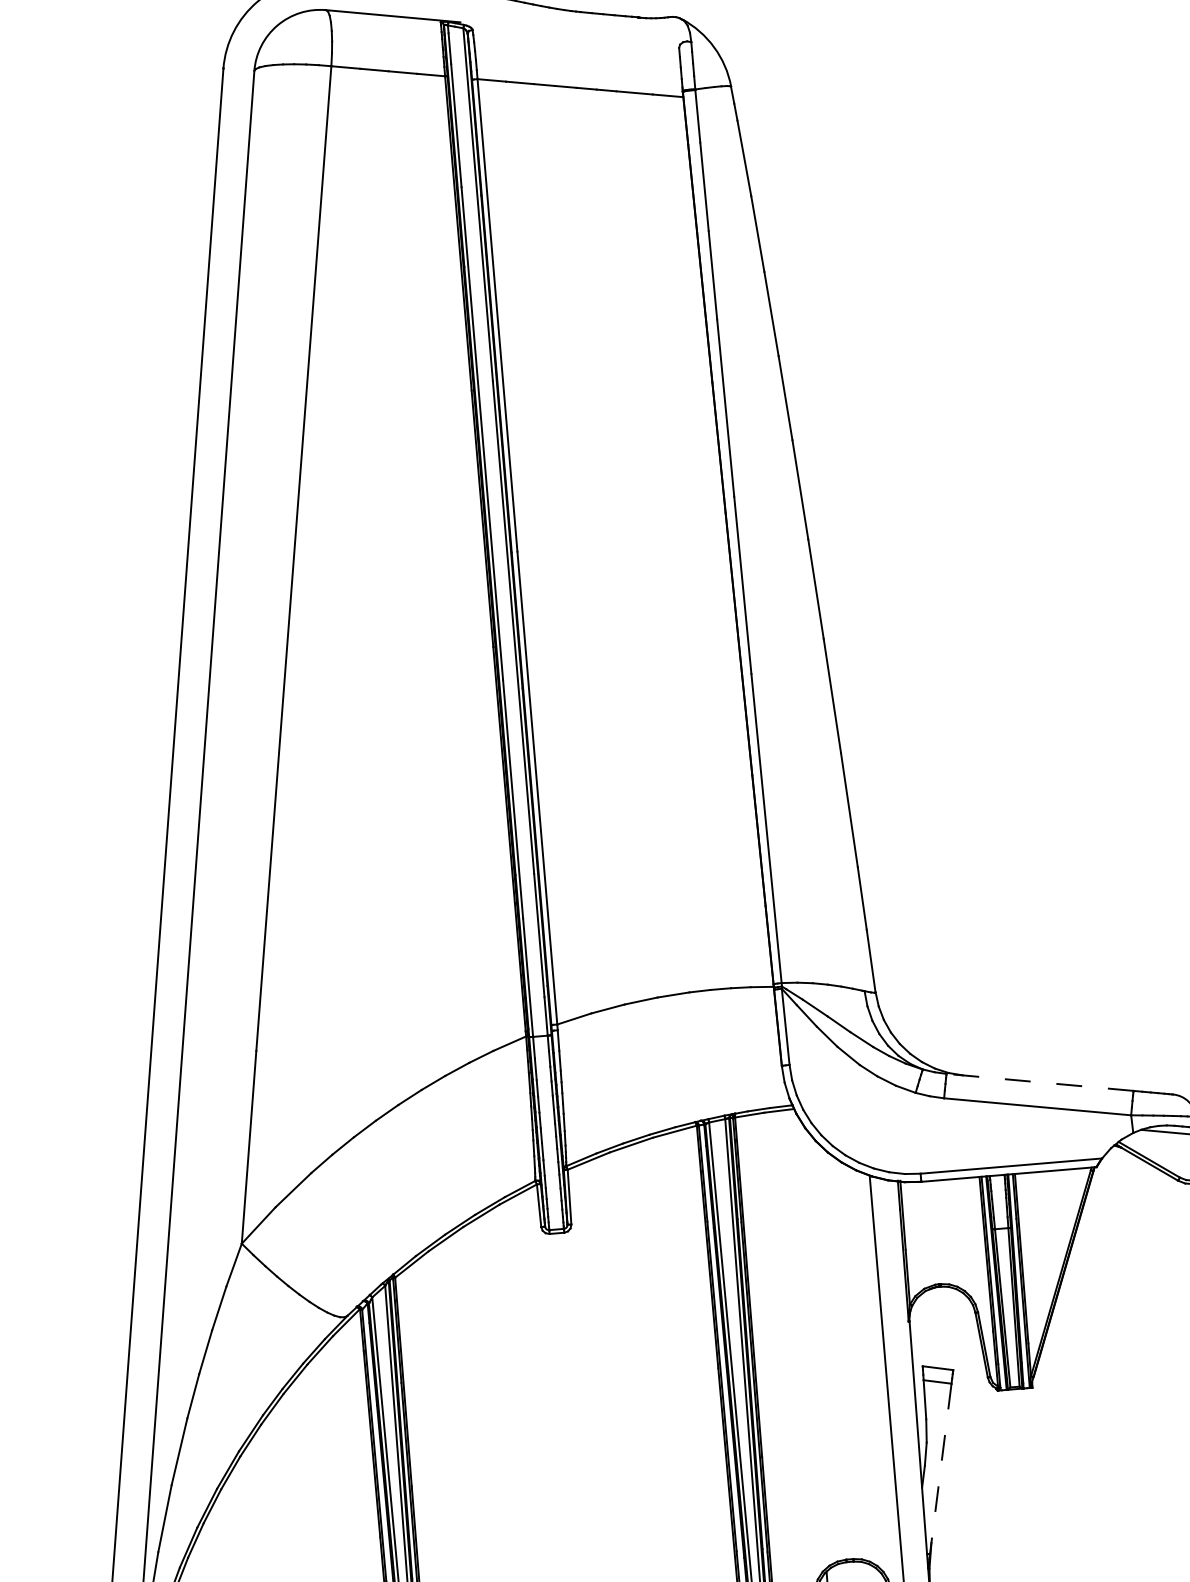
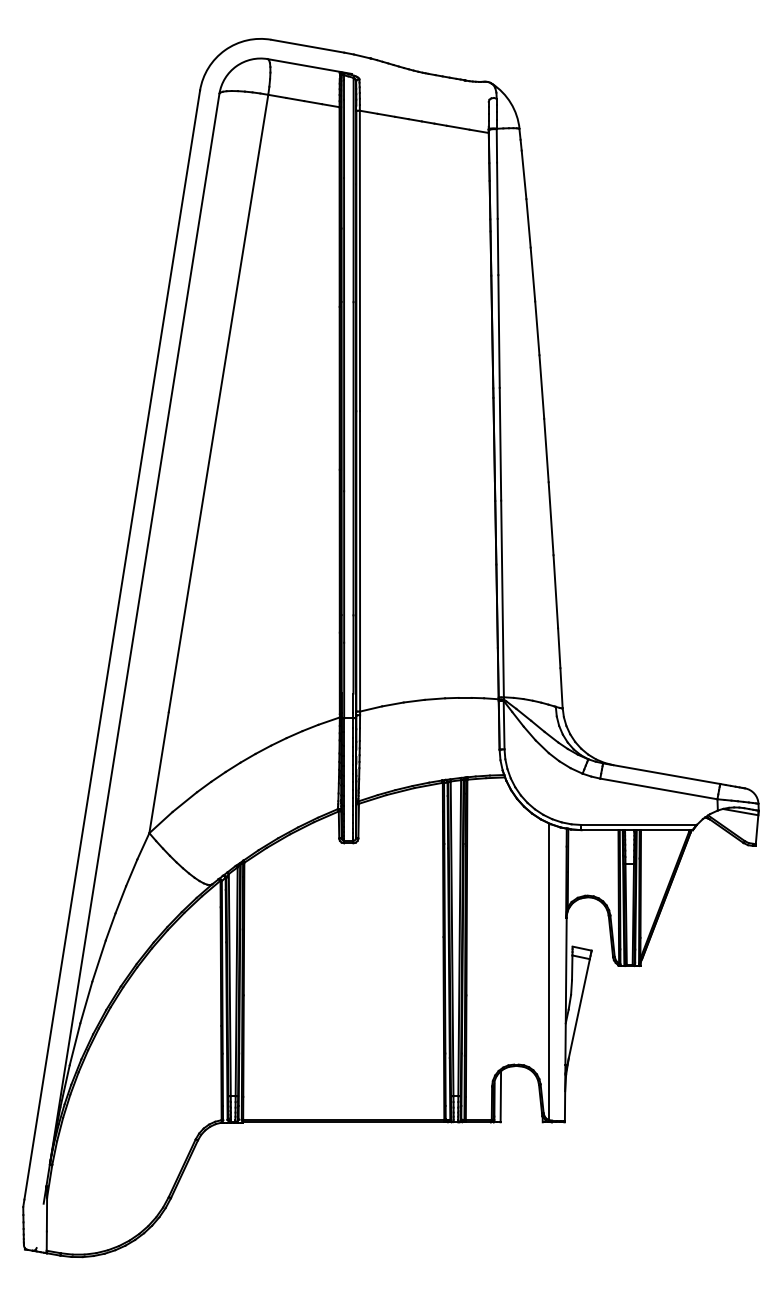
line: (1039, 1082) -> (661, 773), dashed -> solid
line: (940, 1469) -> (578, 1012), dashed -> solid

